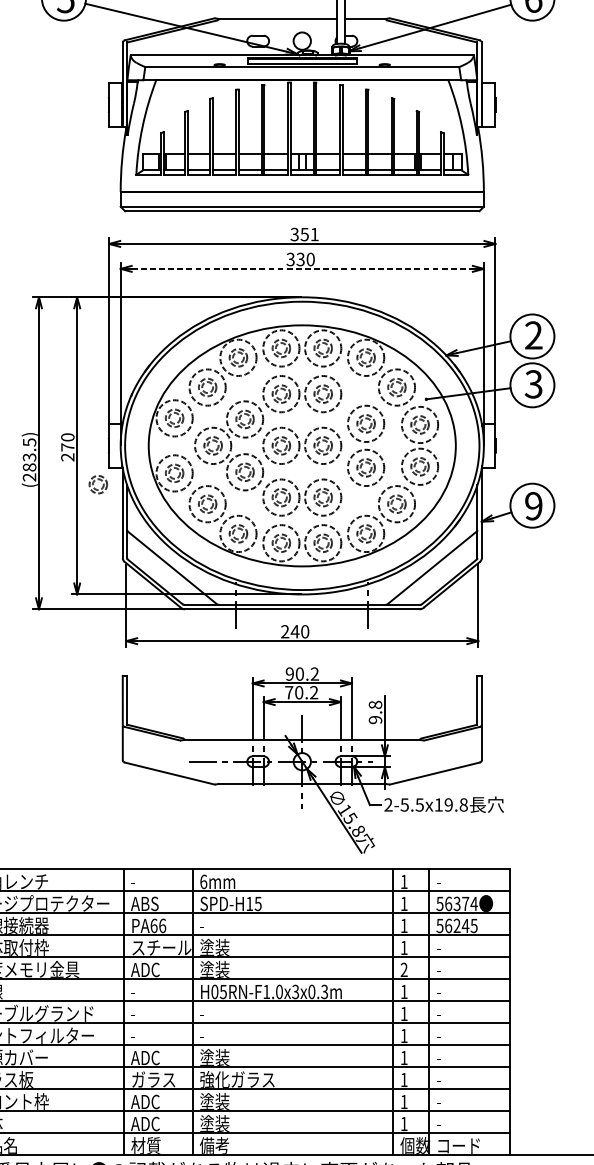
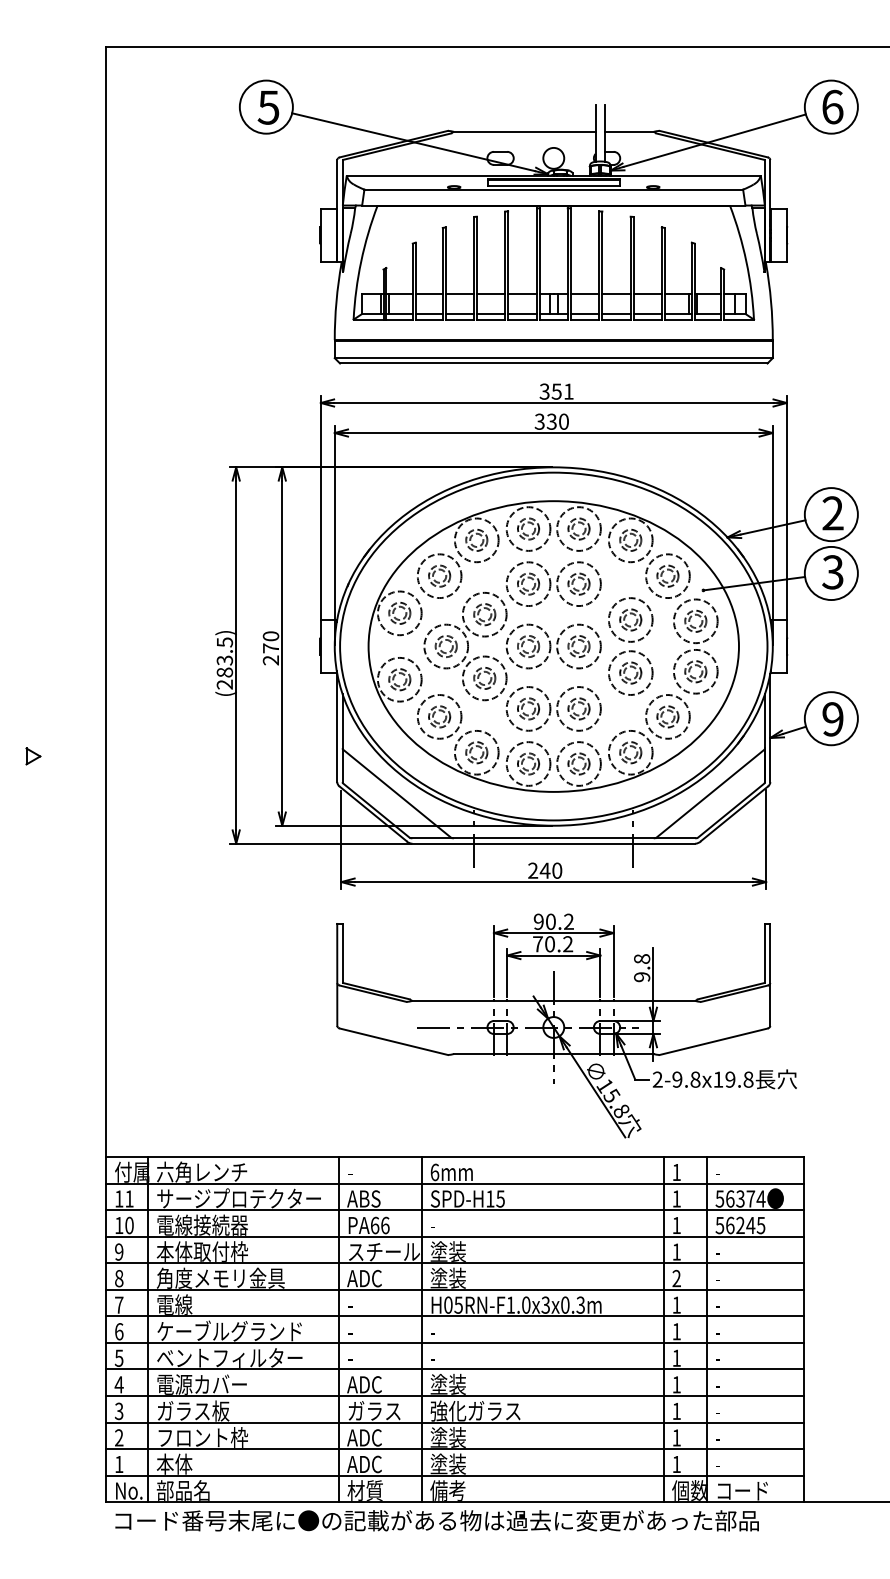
line: (302, 269) -> (553, 433), dashed -> solid
part: (98, 484) -> (307, 693), removed
text: (412, 804) -> (686, 1079), 2-5.5x19.8 -> 2-9.8x19.8

